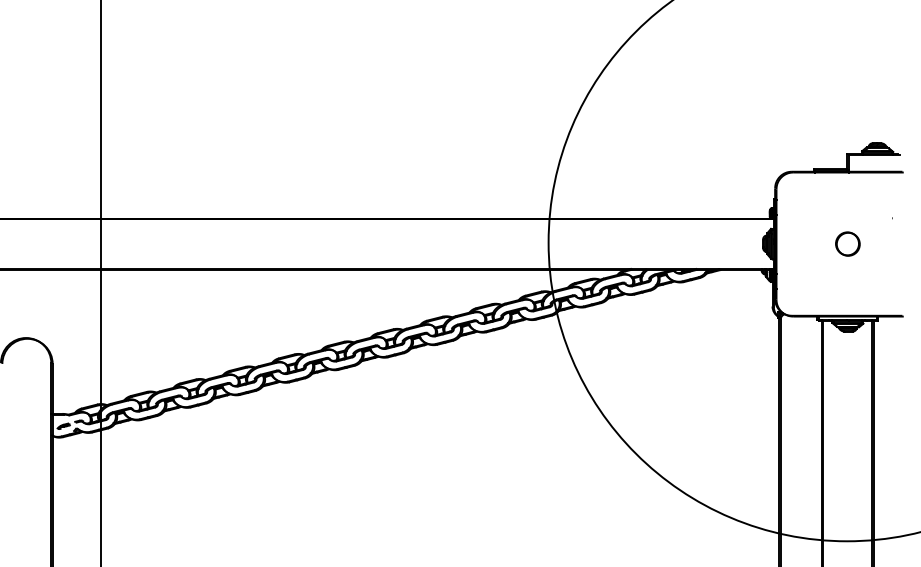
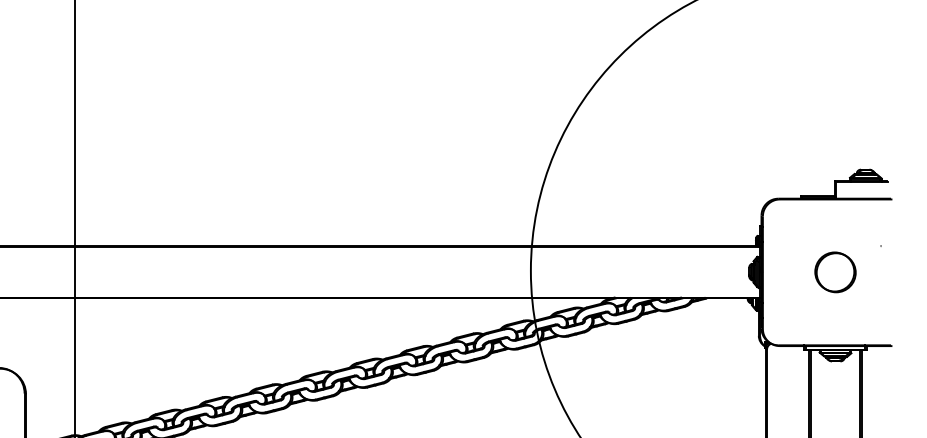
part: (847, 243) -> (835, 271), size x1.67

